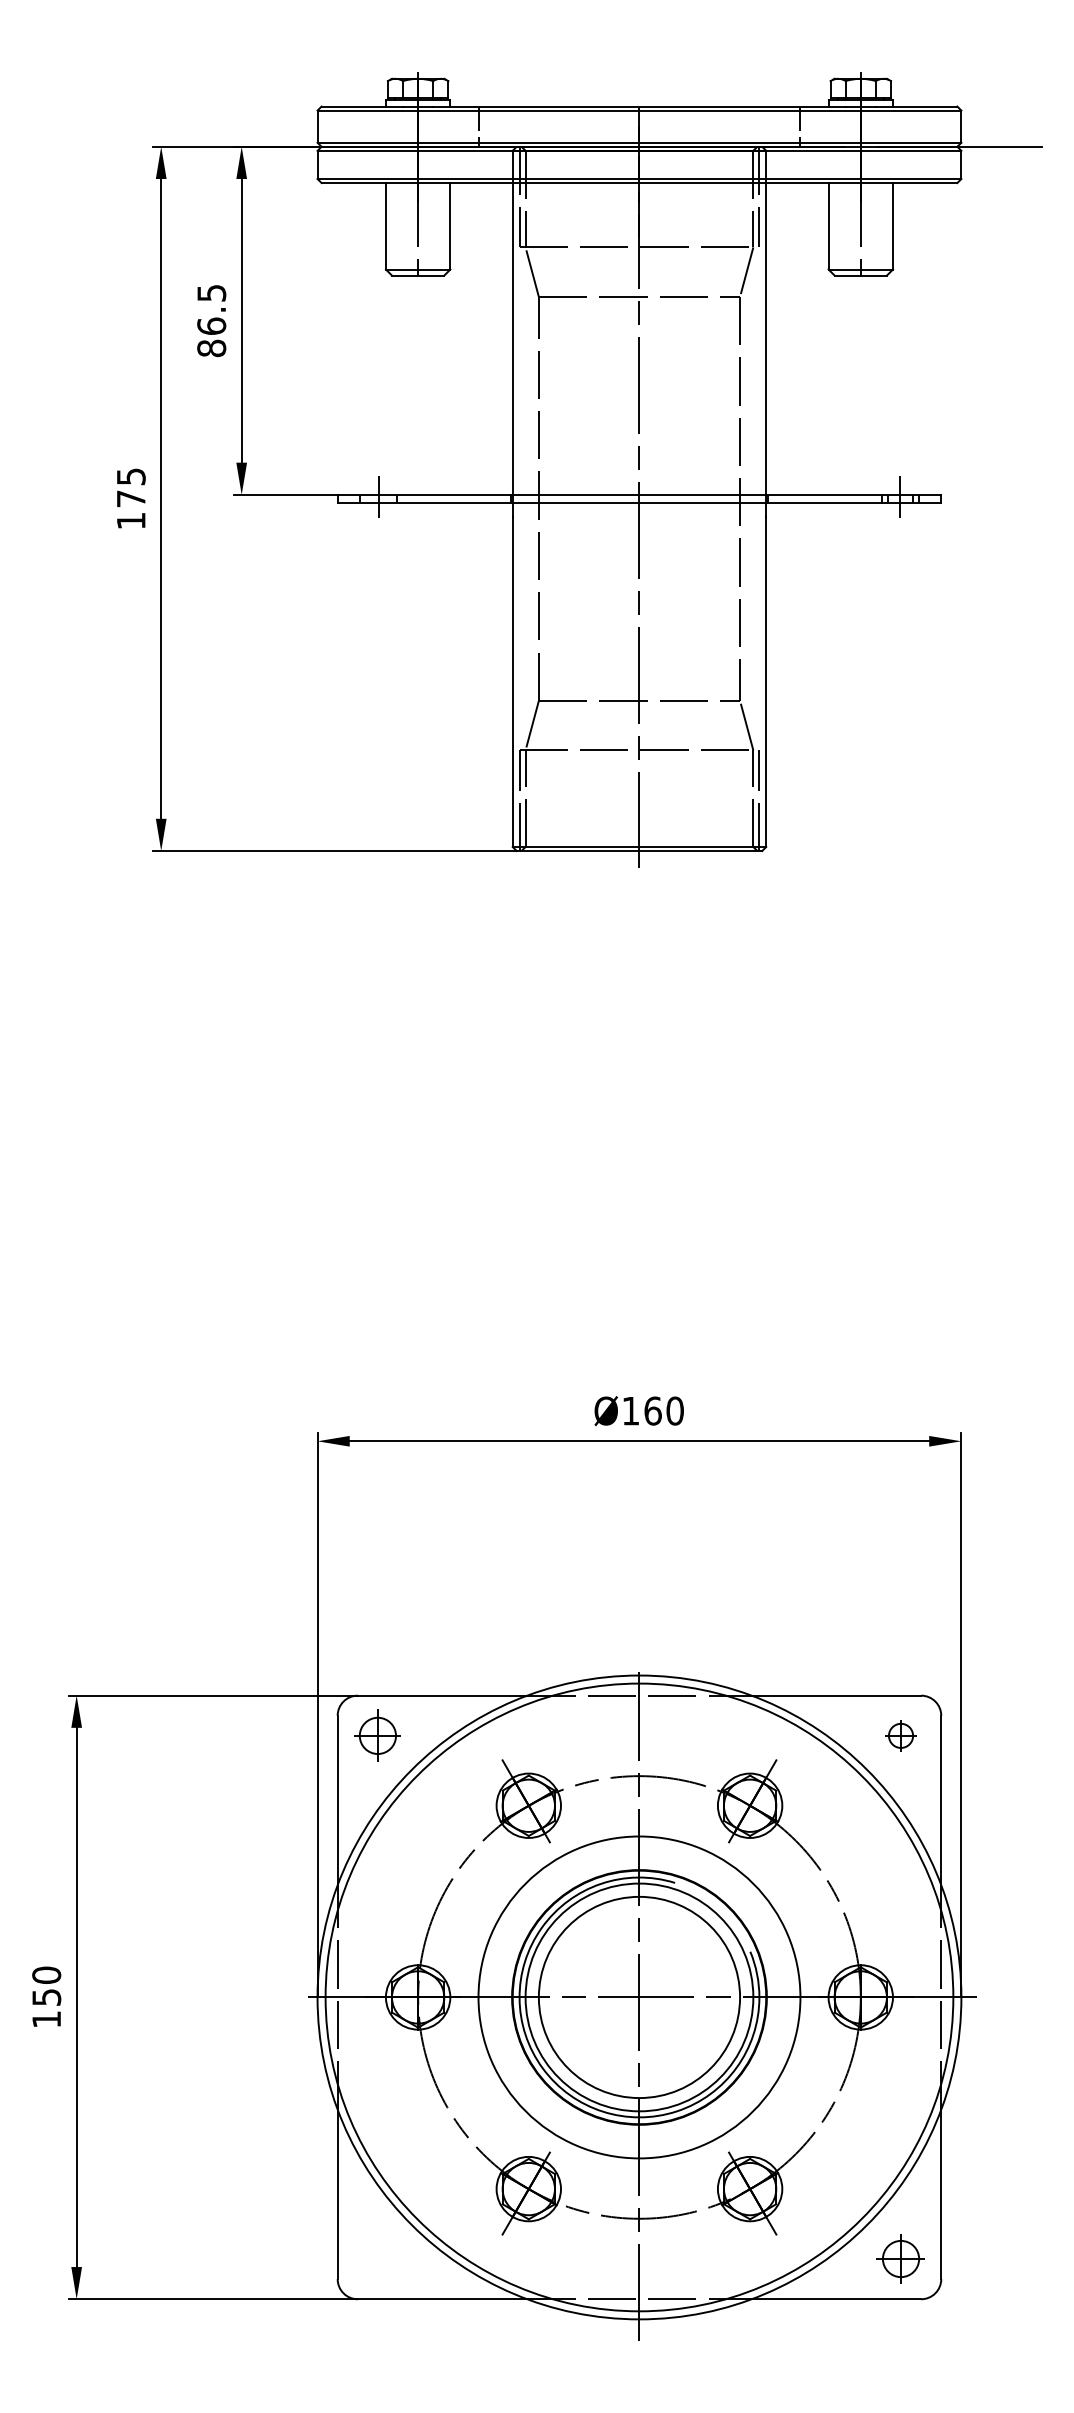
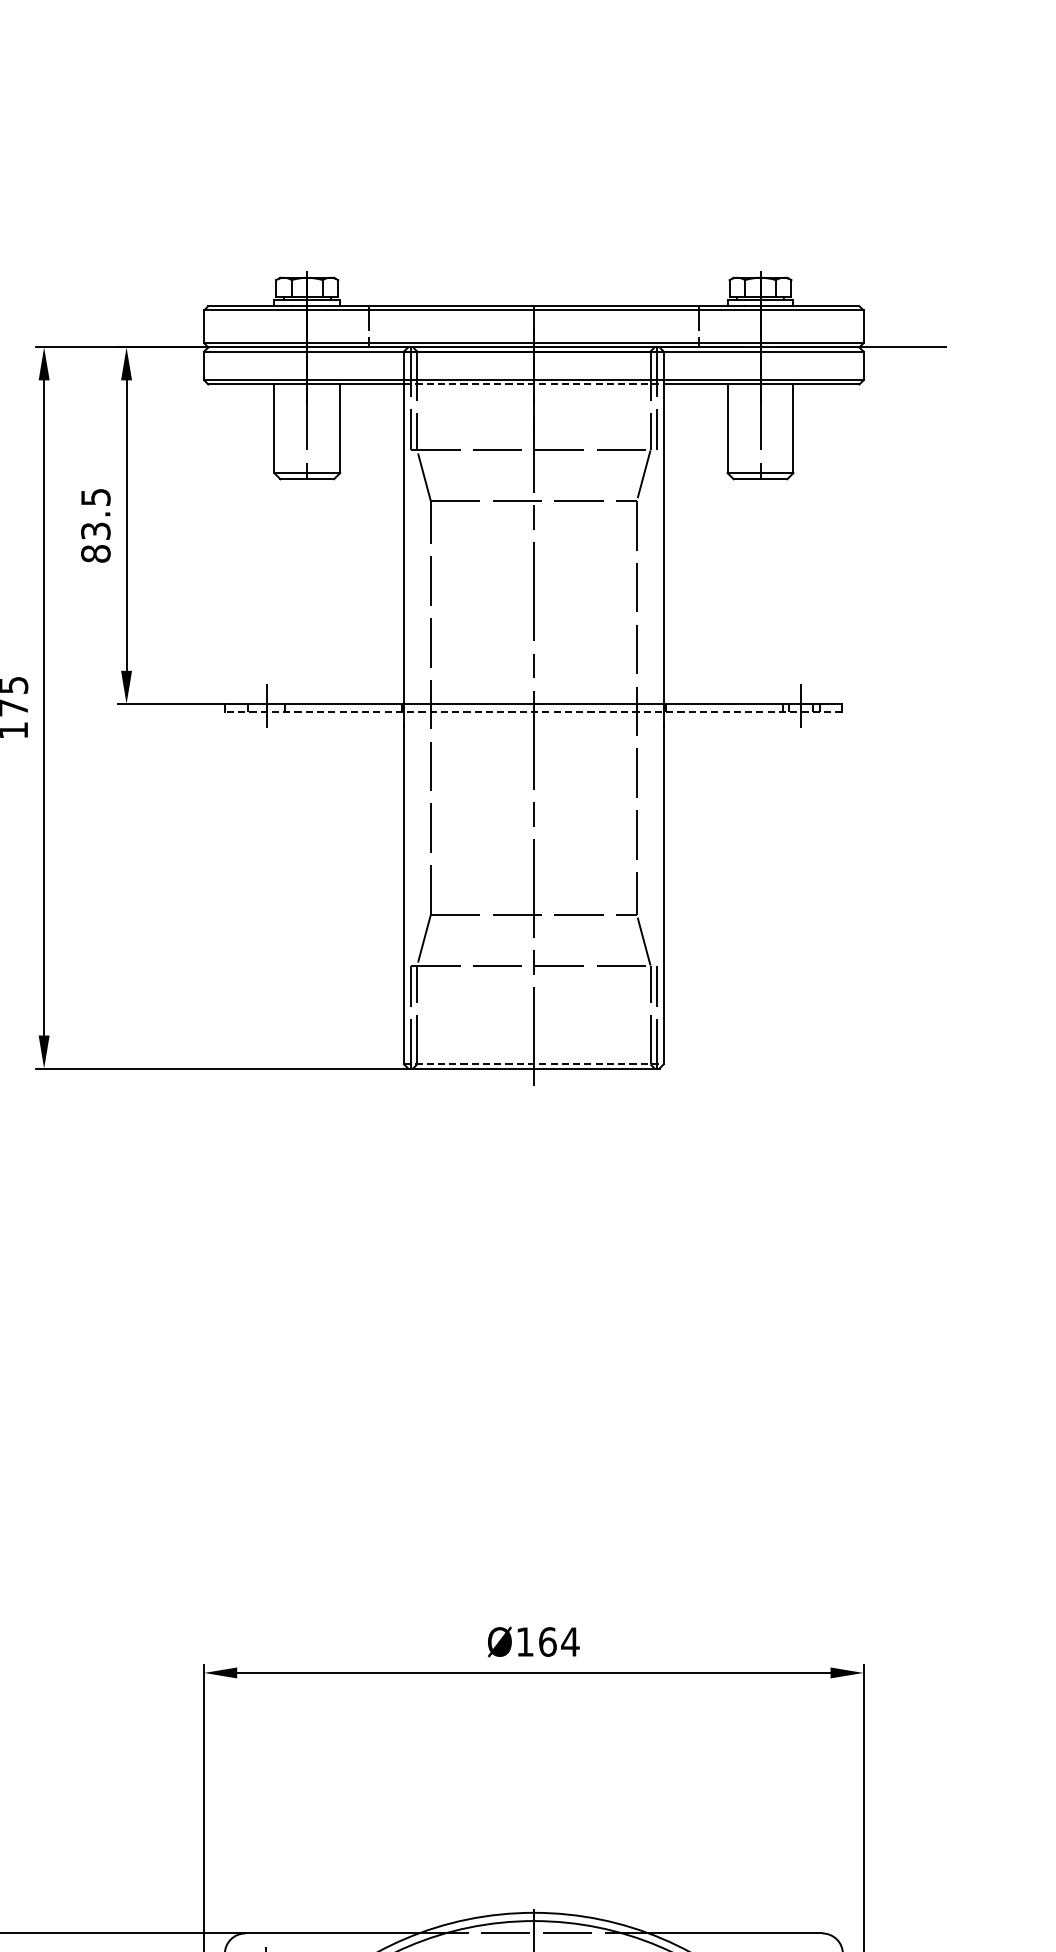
line: (639, 183) -> (533, 384), solid -> dashed
text: (211, 325) -> (95, 530), 86.5 -> 83.5
line: (638, 502) -> (532, 711), solid -> dashed
line: (639, 846) -> (533, 1063), solid -> dashed
text: (674, 1410) -> (569, 1641), Ø160 -> Ø164

